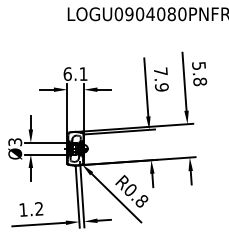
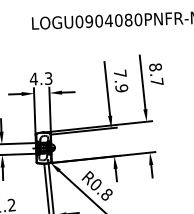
text: (75, 73) -> (41, 78), 6.1 -> 4.3
text: (199, 74) -> (156, 75), 5.8 -> 8.7

